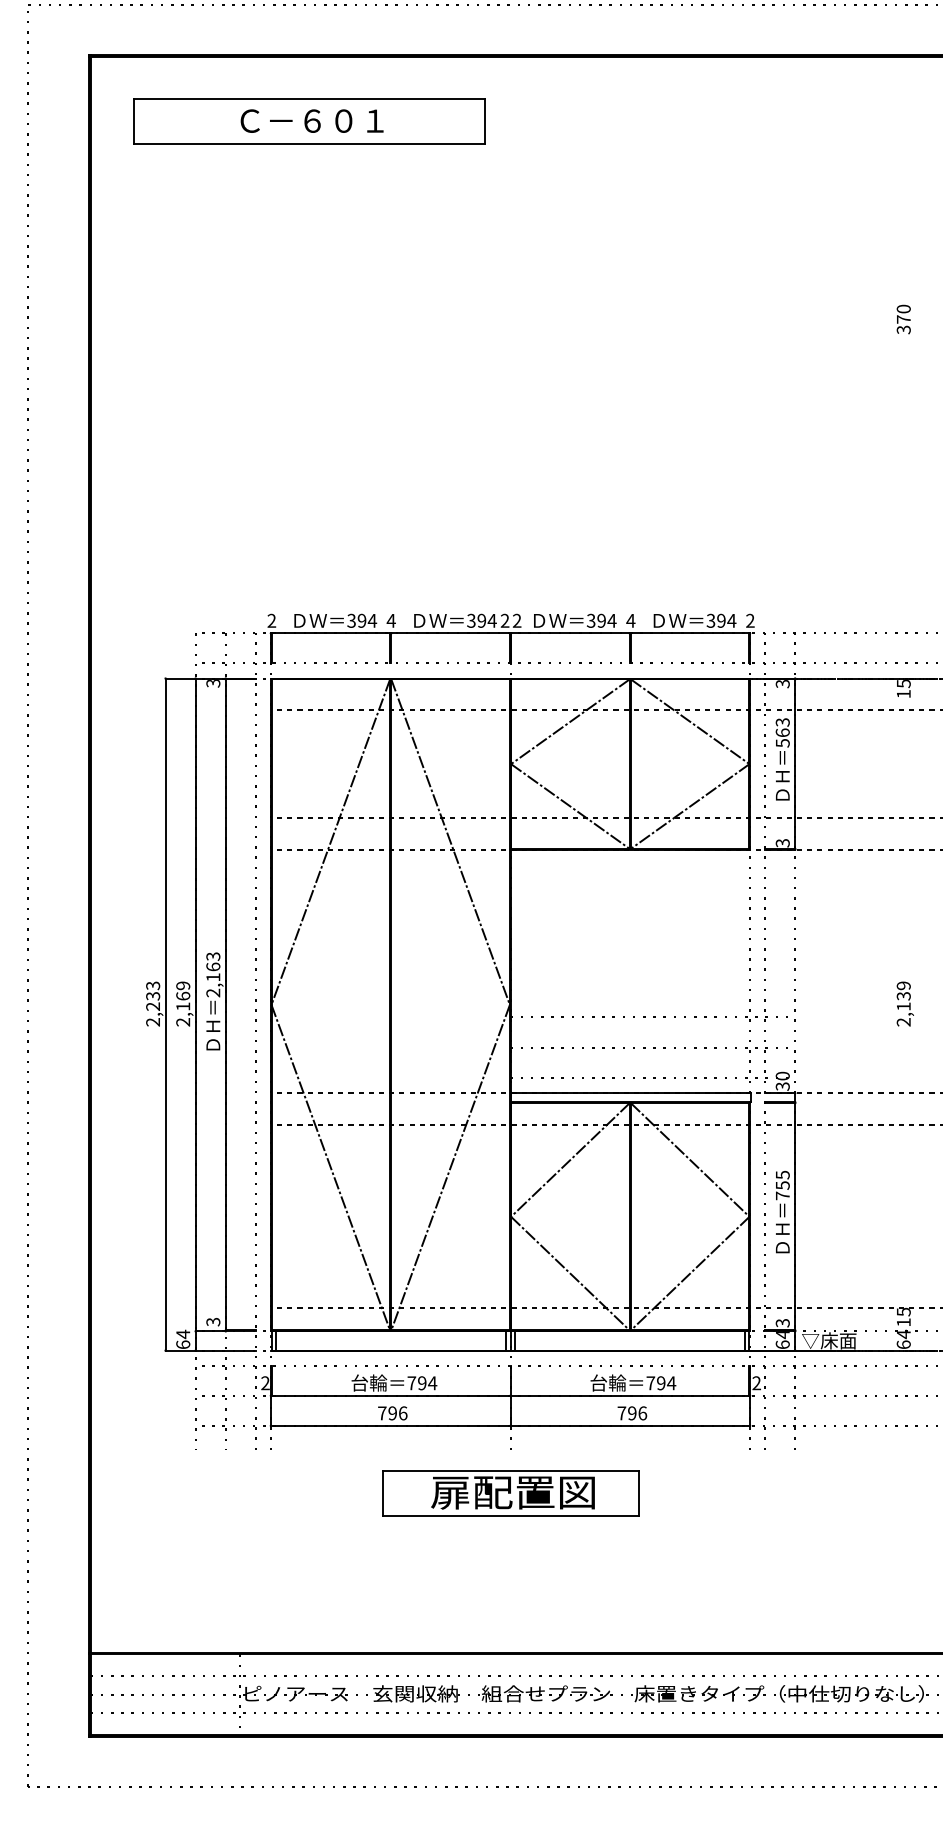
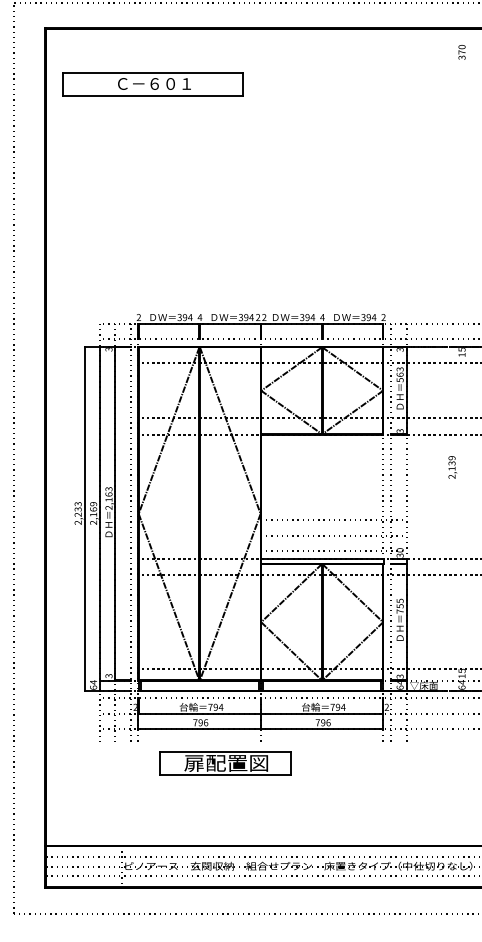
part: (308, 122) -> (152, 84), moved
text: (902, 319) -> (461, 52), moved
text: (904, 1004) -> (452, 467), moved
part: (511, 1493) -> (225, 763), moved

